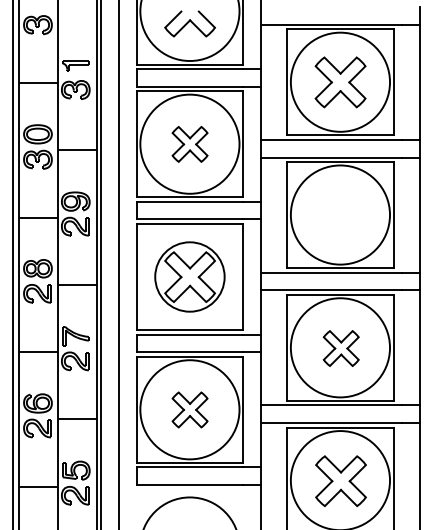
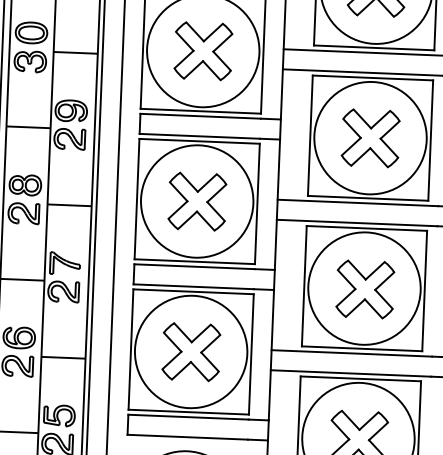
part: (189, 144) -> (202, 51), size x1.43
part: (340, 215) -> (370, 138), added
circle: (189, 276) -> (196, 200), size x1.43
part: (341, 348) -> (365, 289), size x1.43
part: (189, 409) -> (190, 351), size x1.43

